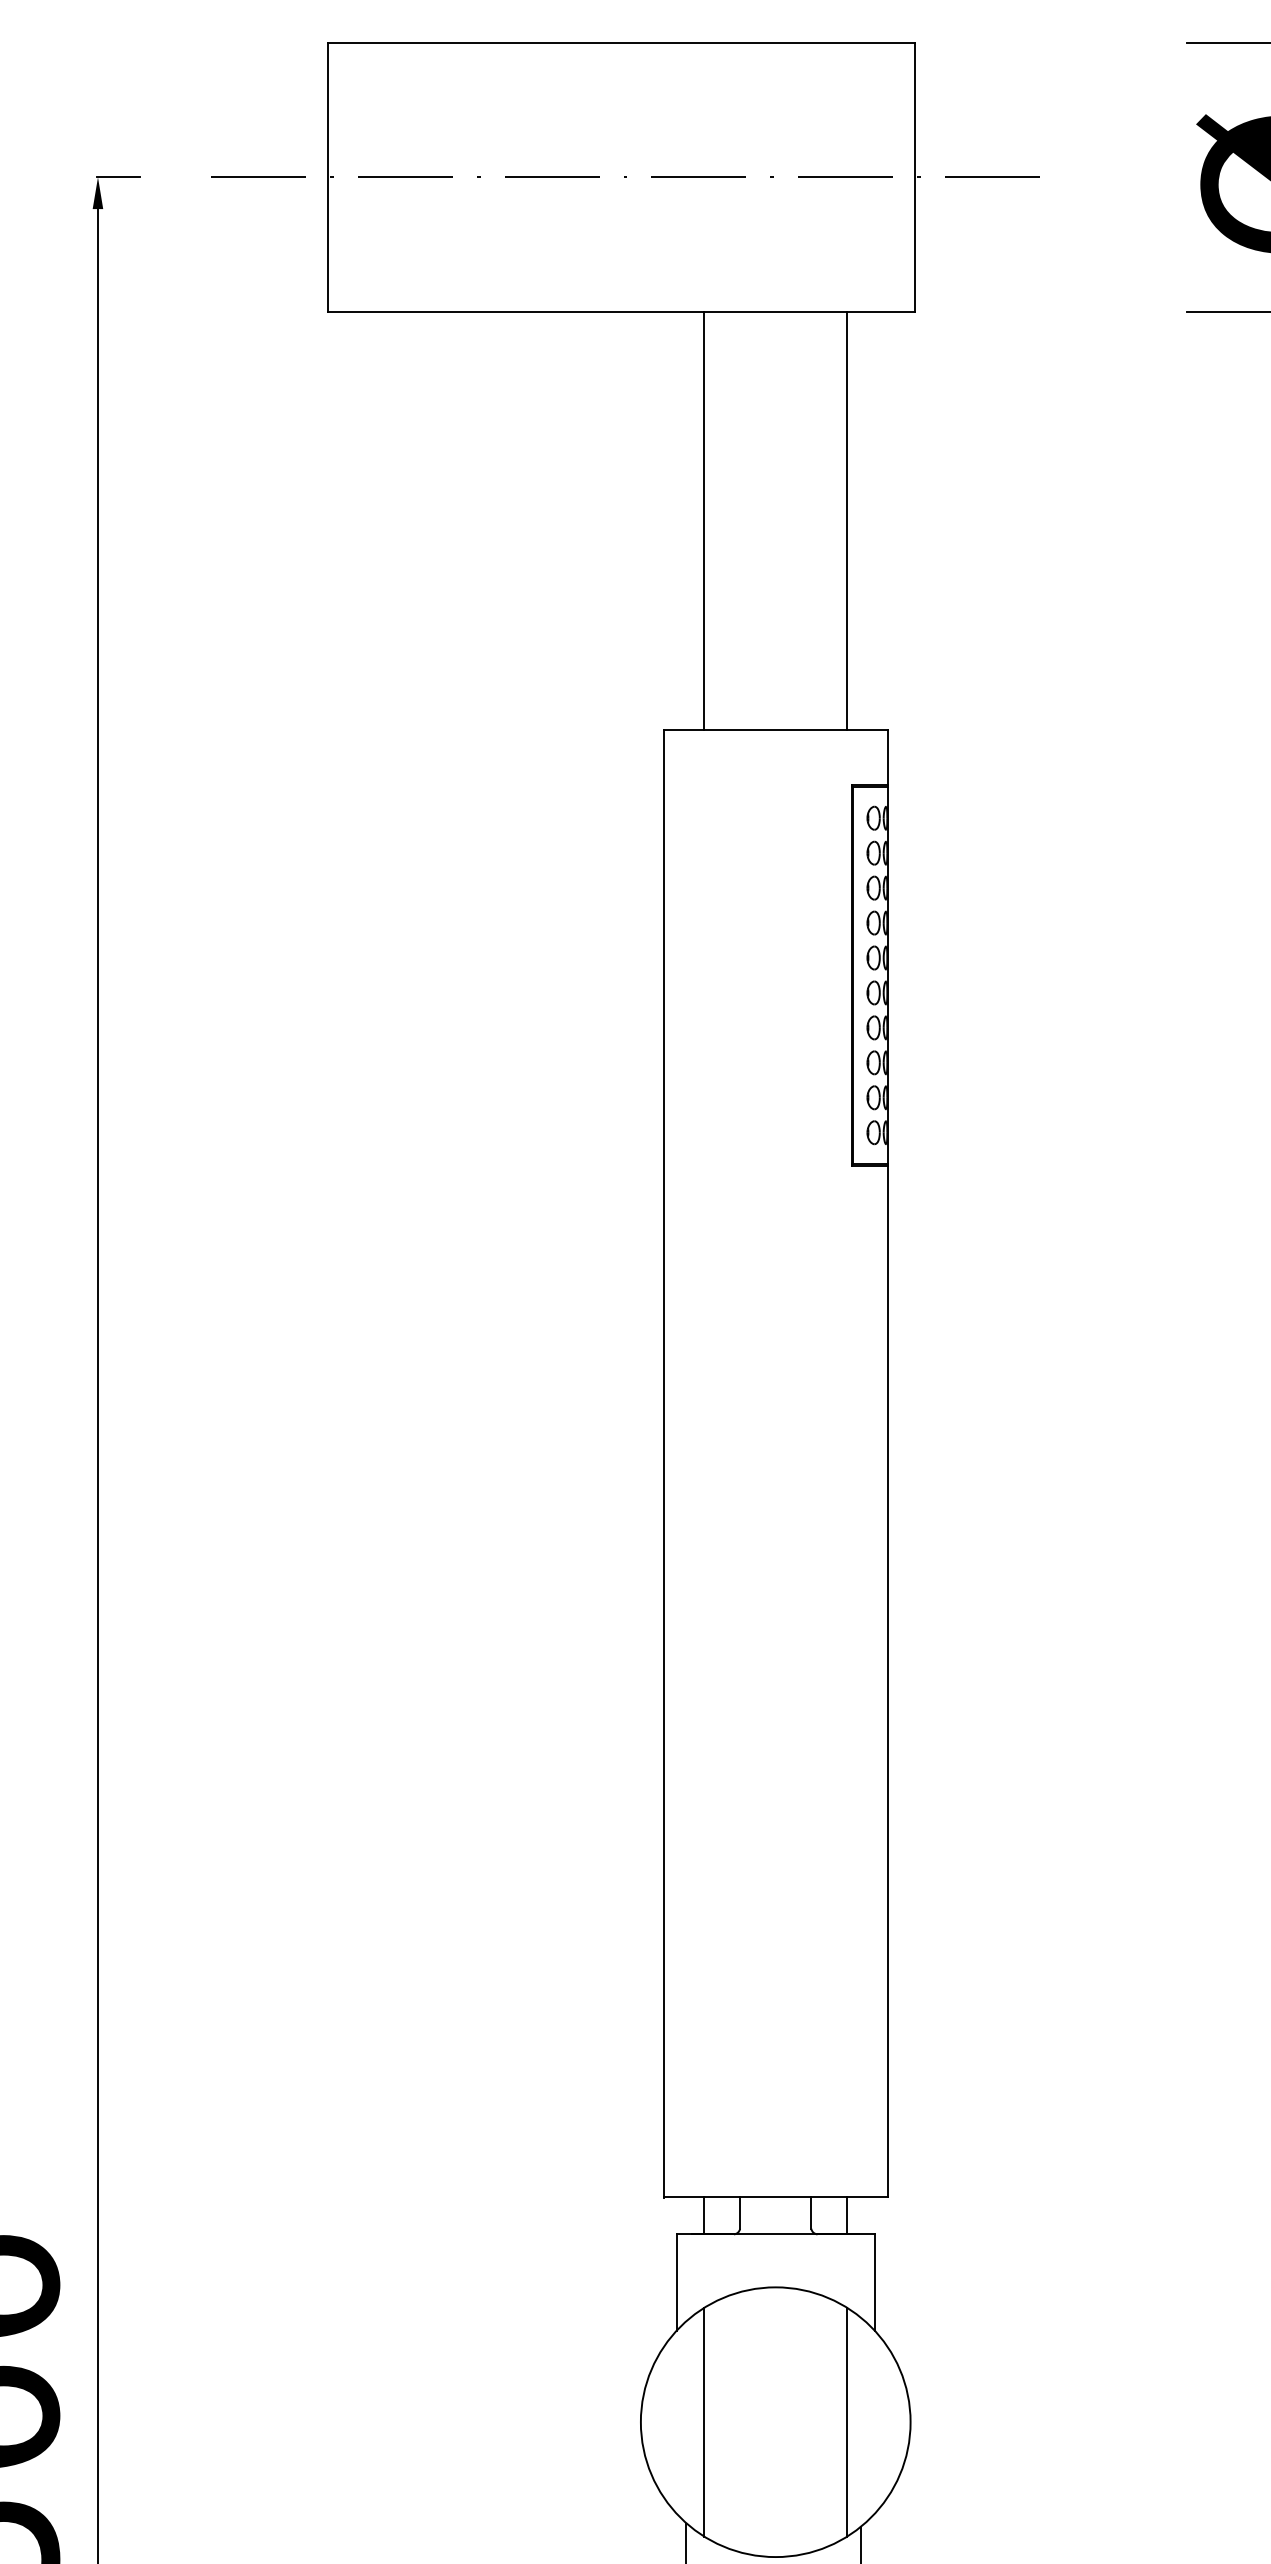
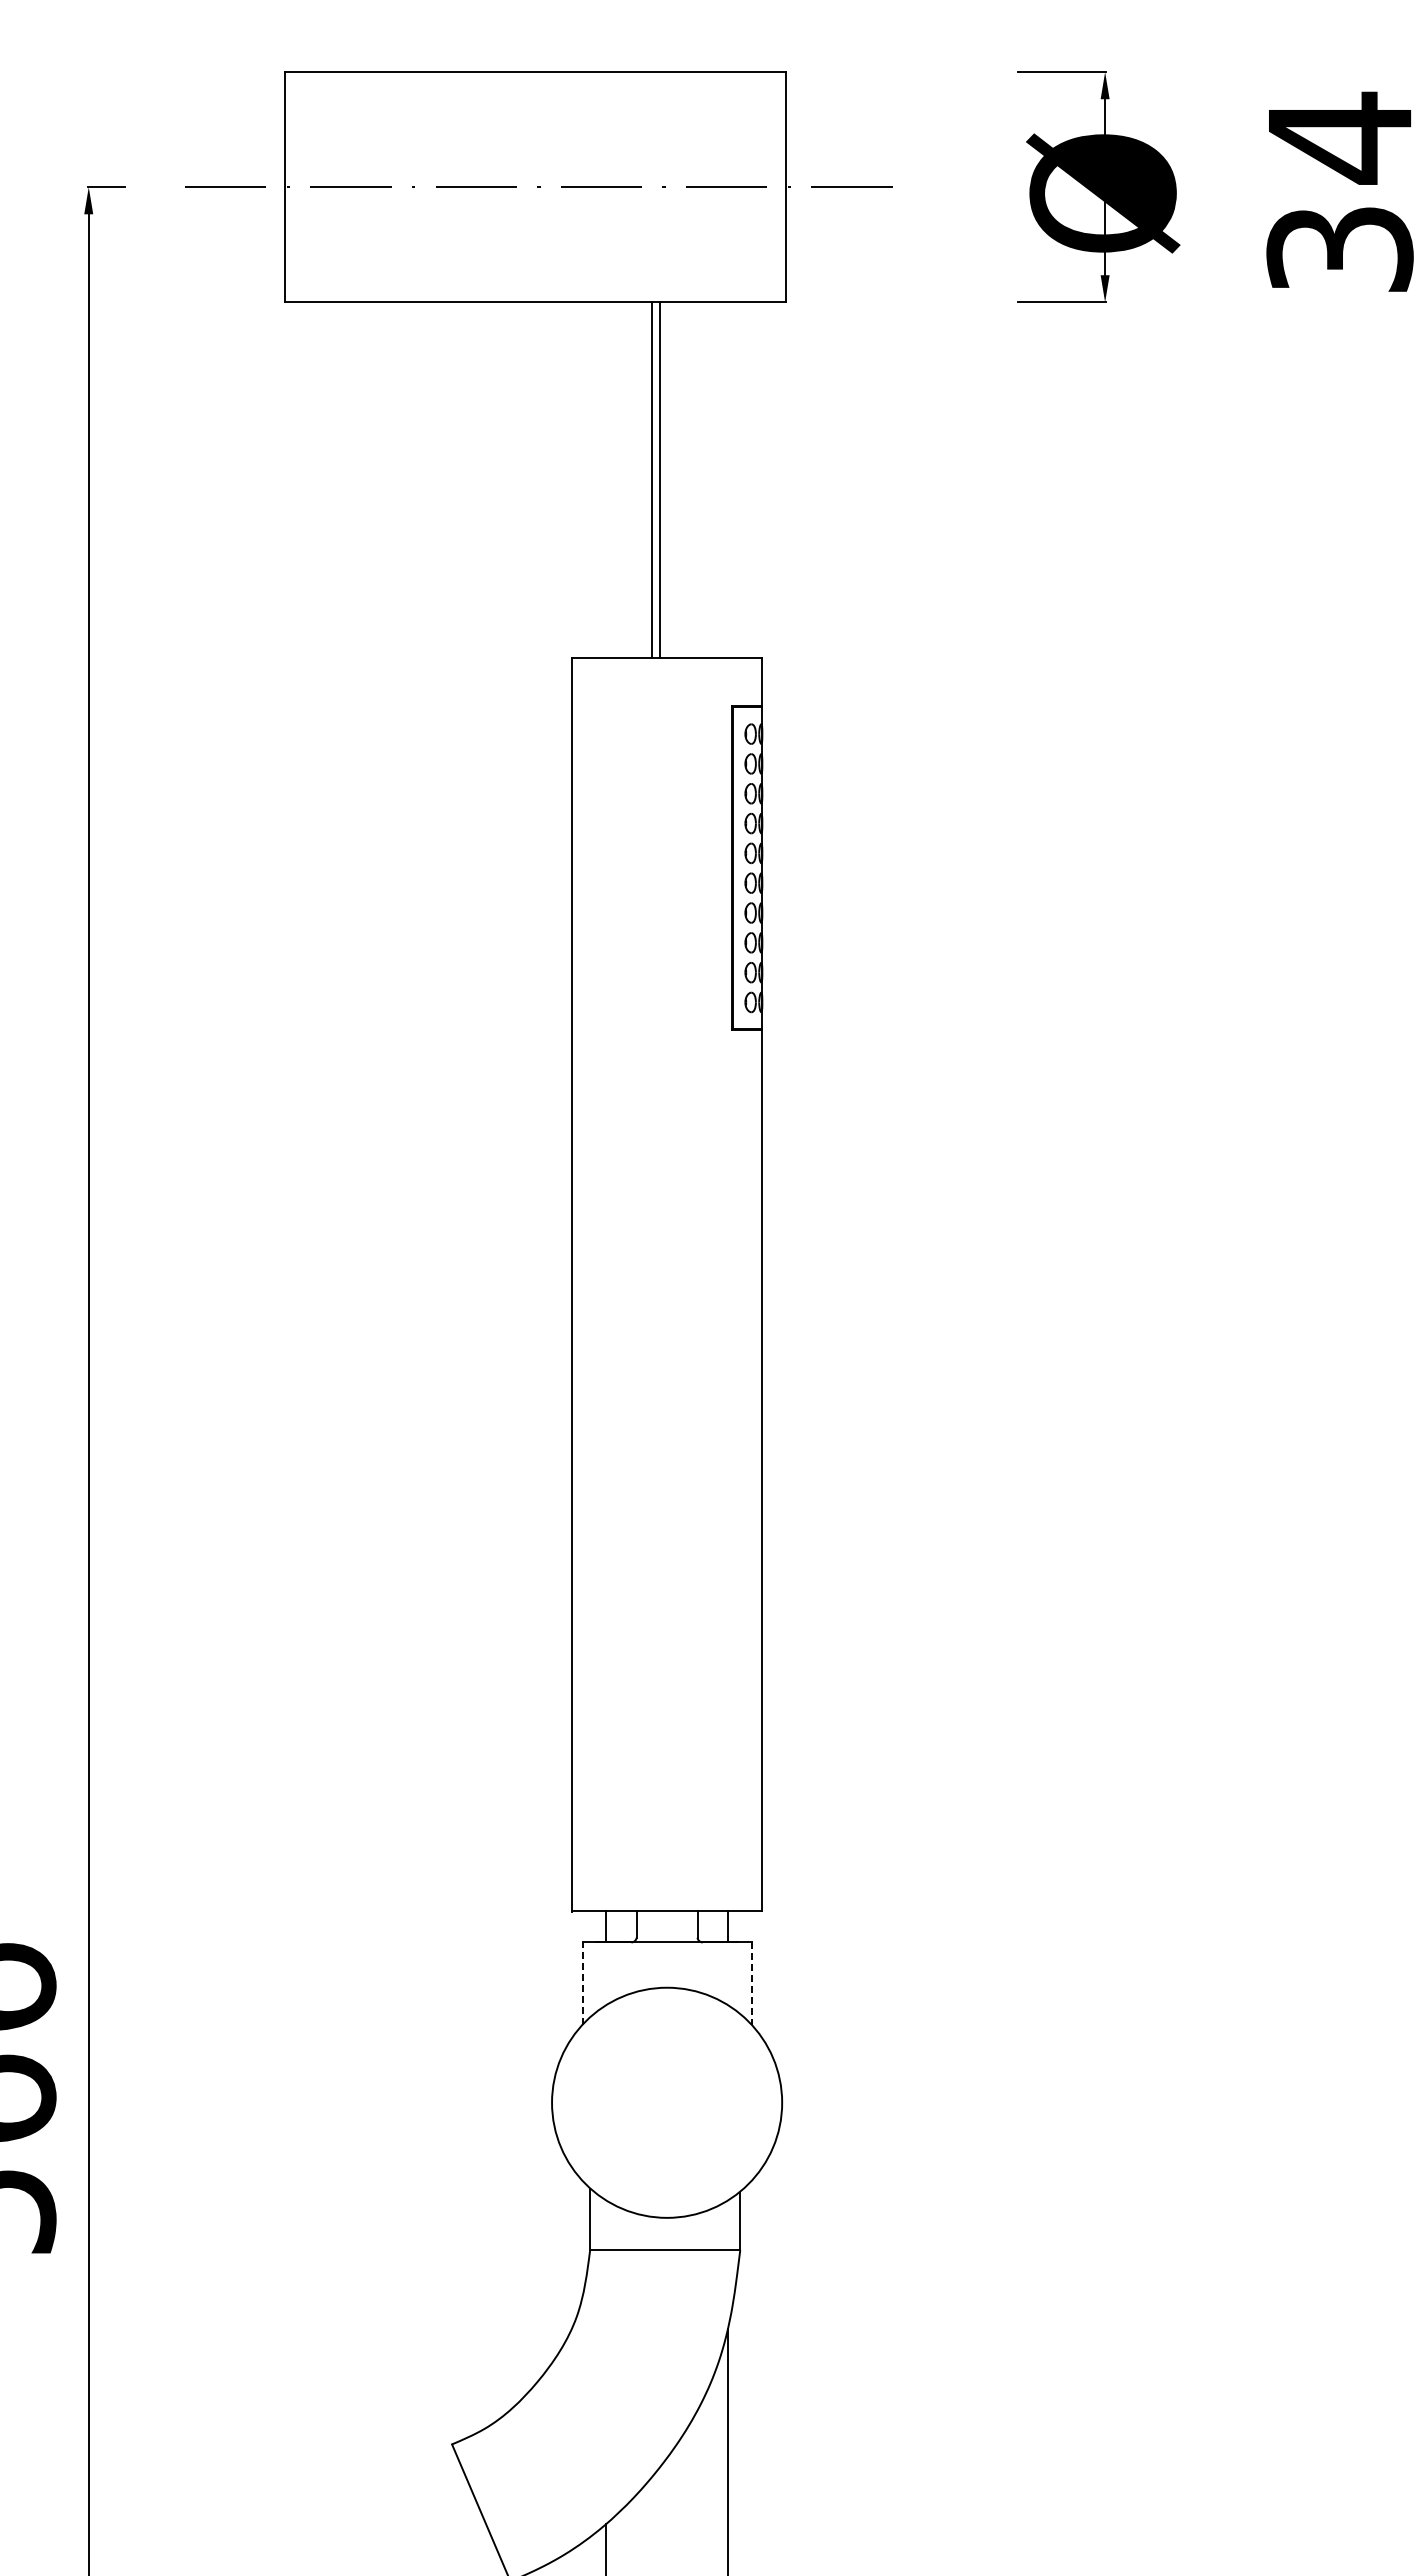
line: (704, 521) -> (660, 480), moved
line: (847, 521) -> (652, 480), moved
line: (676, 2282) -> (582, 1983), solid -> dashed
line: (874, 2283) -> (751, 1984), solid -> dashed
line: (704, 2421) -> (606, 2102), removed
line: (847, 2421) -> (728, 2102), removed

